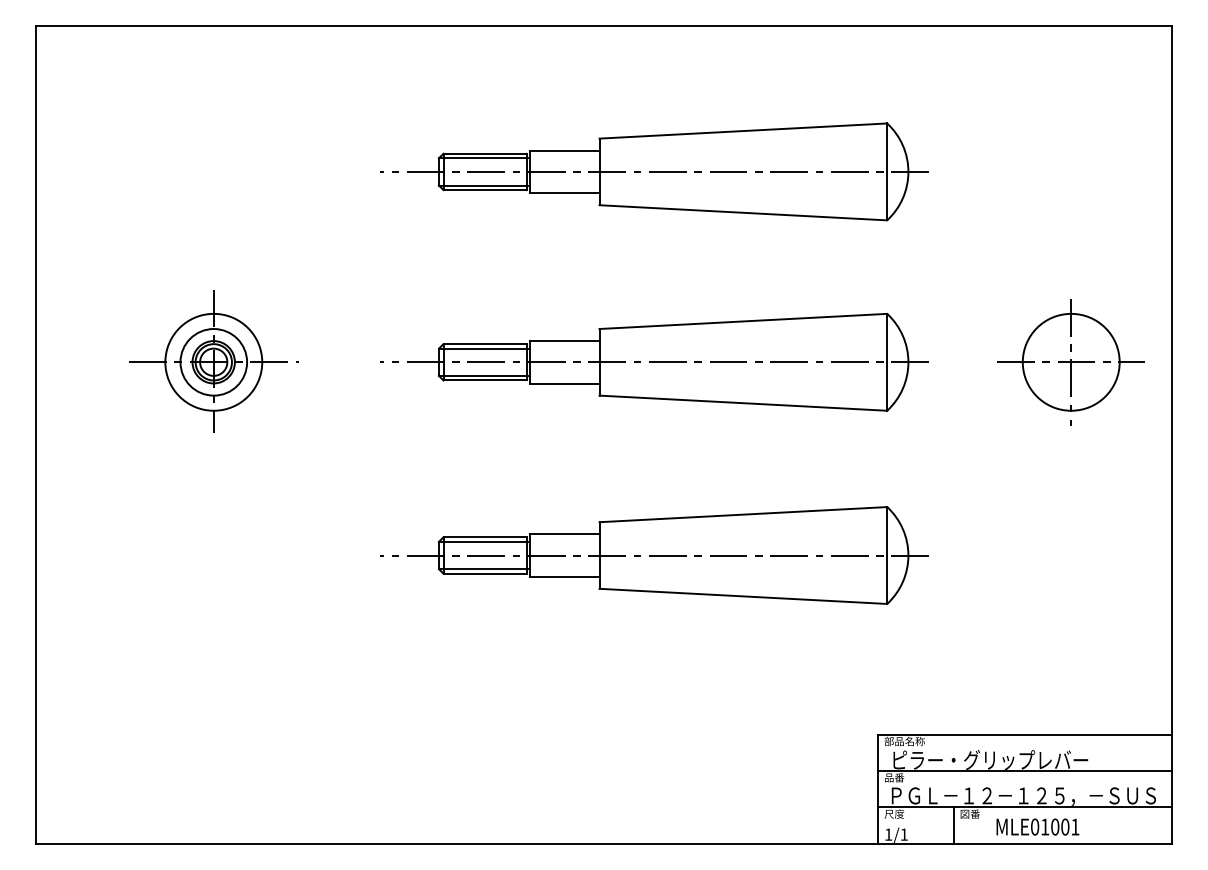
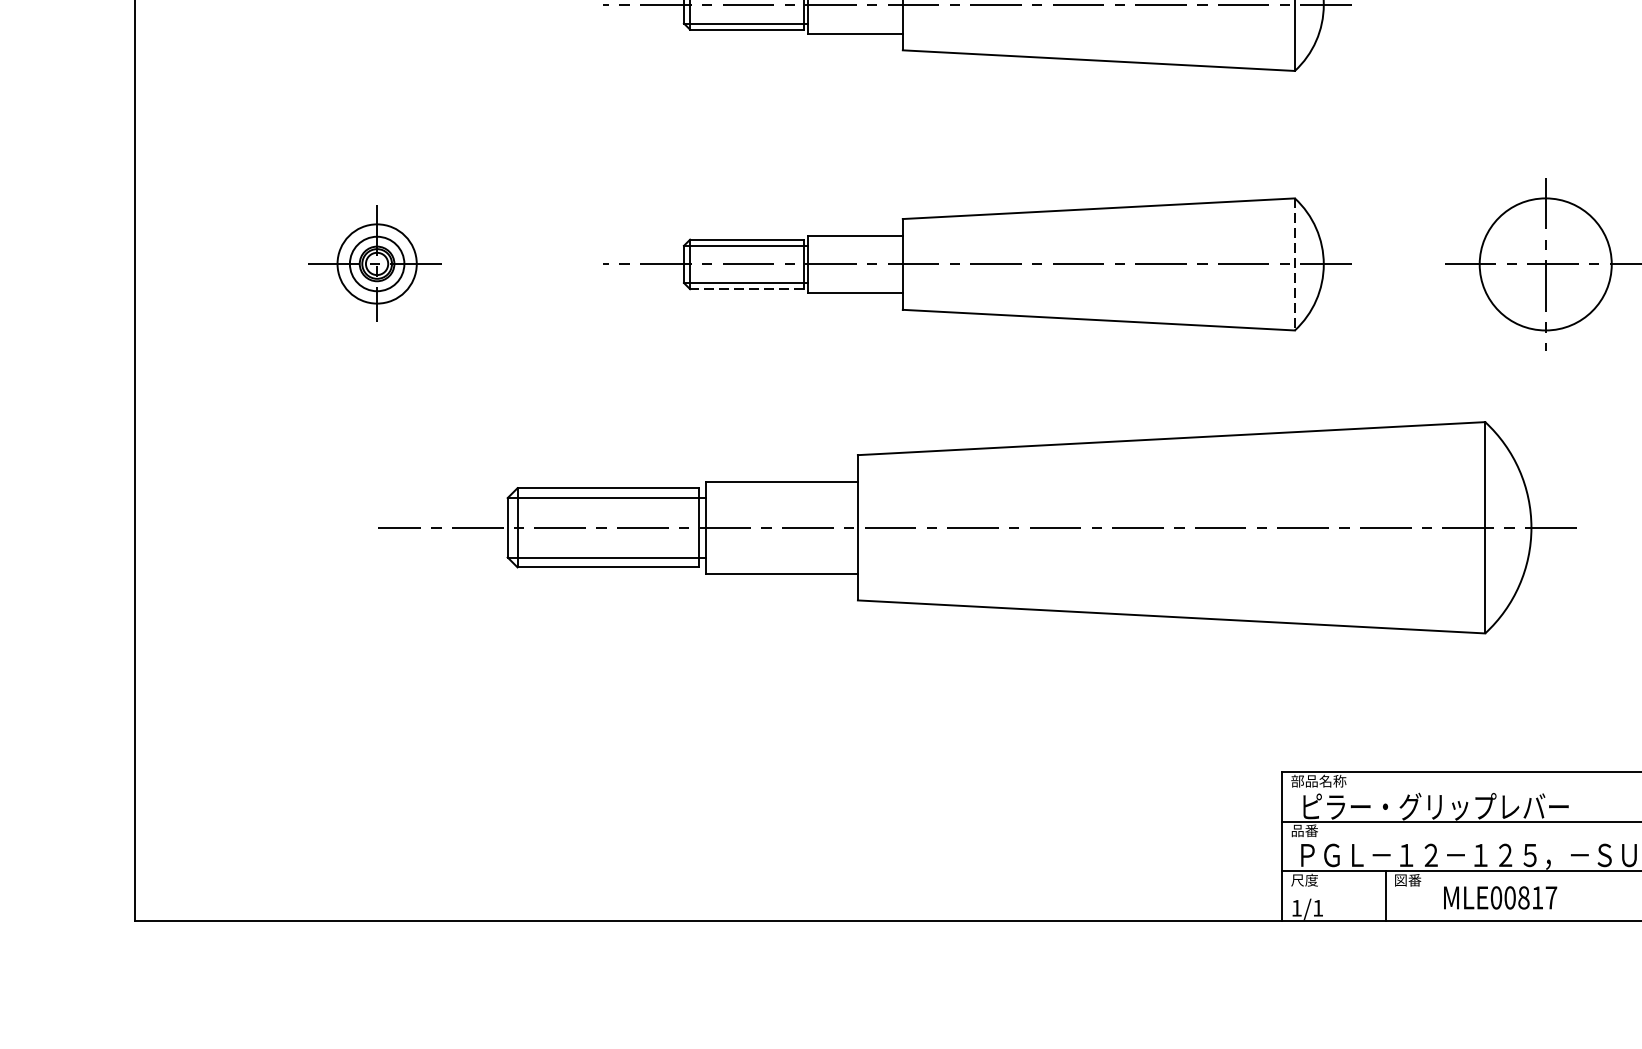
part: (213, 361) -> (376, 263), size x0.6
line: (887, 362) -> (1295, 264), solid -> dashed
line: (485, 380) -> (747, 289), solid -> dashed
part: (654, 555) -> (977, 527), size x1.6
text: (1060, 826) -> (1531, 897), MLE01001 -> MLE00817

